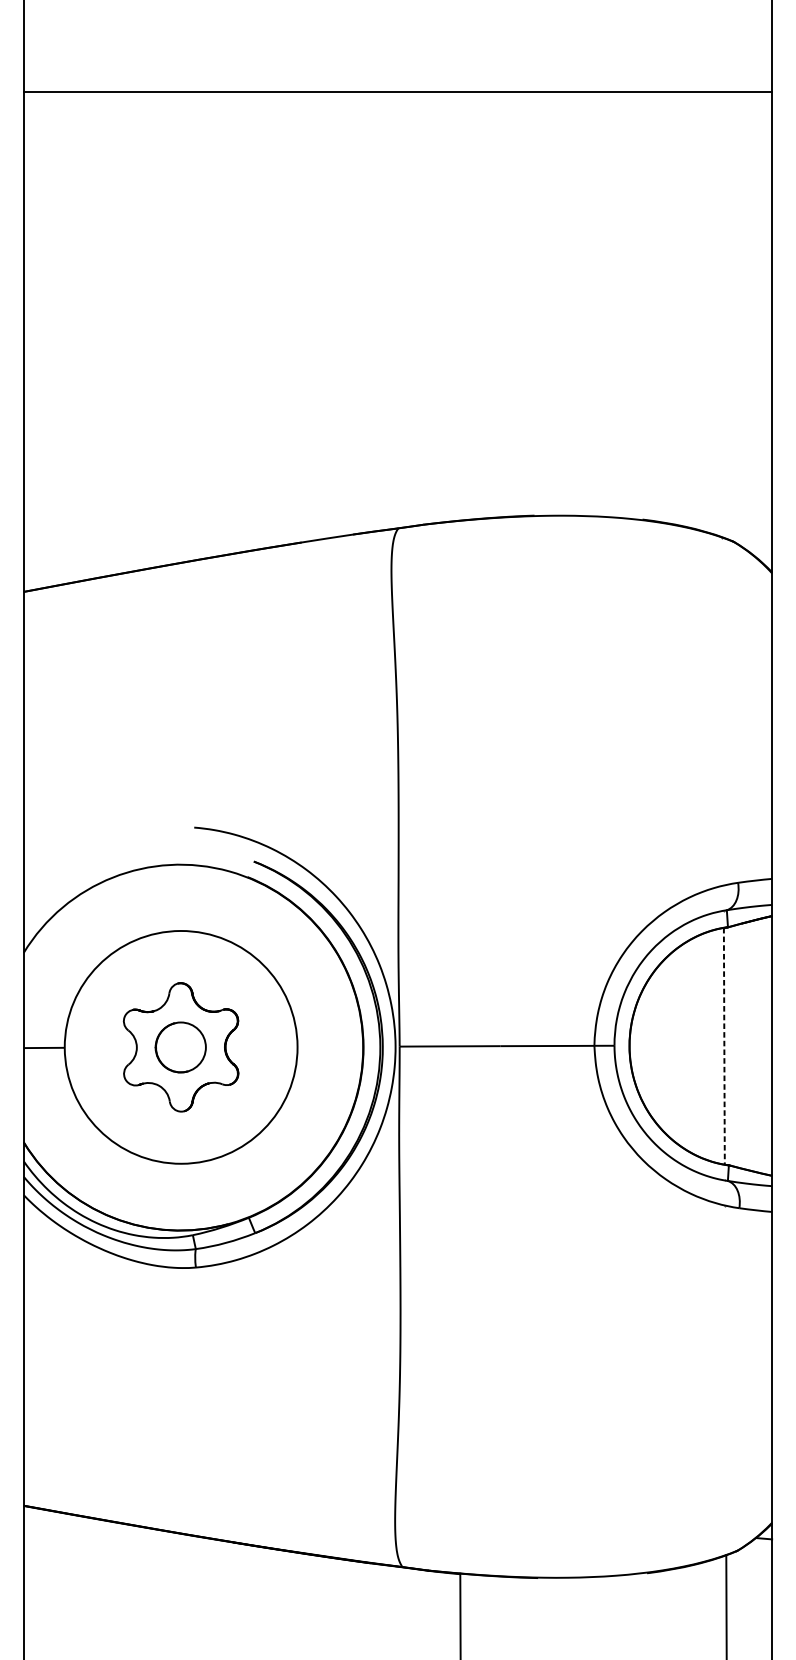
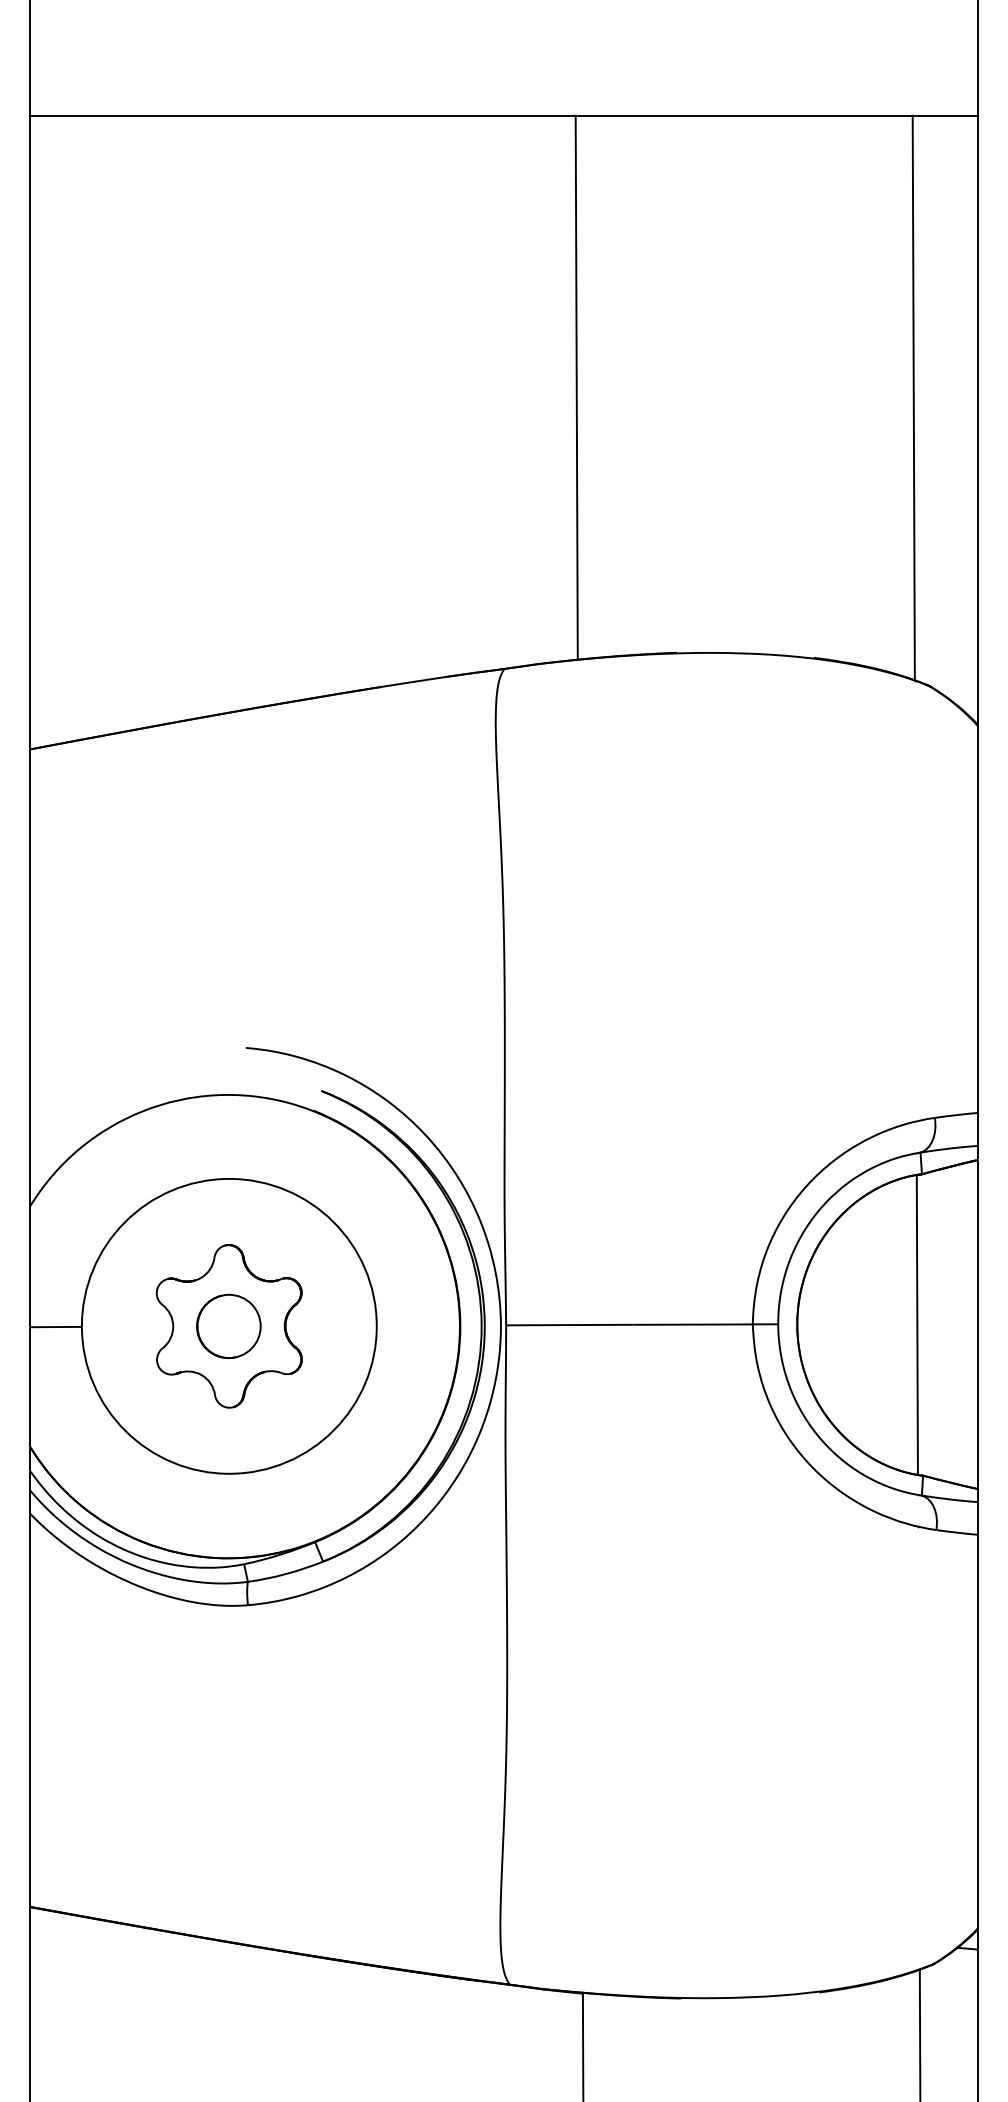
line: (455, 306) -> (576, 387), added
line: (721, 314) -> (913, 397), added
line: (724, 1045) -> (917, 1324), dashed -> solid

